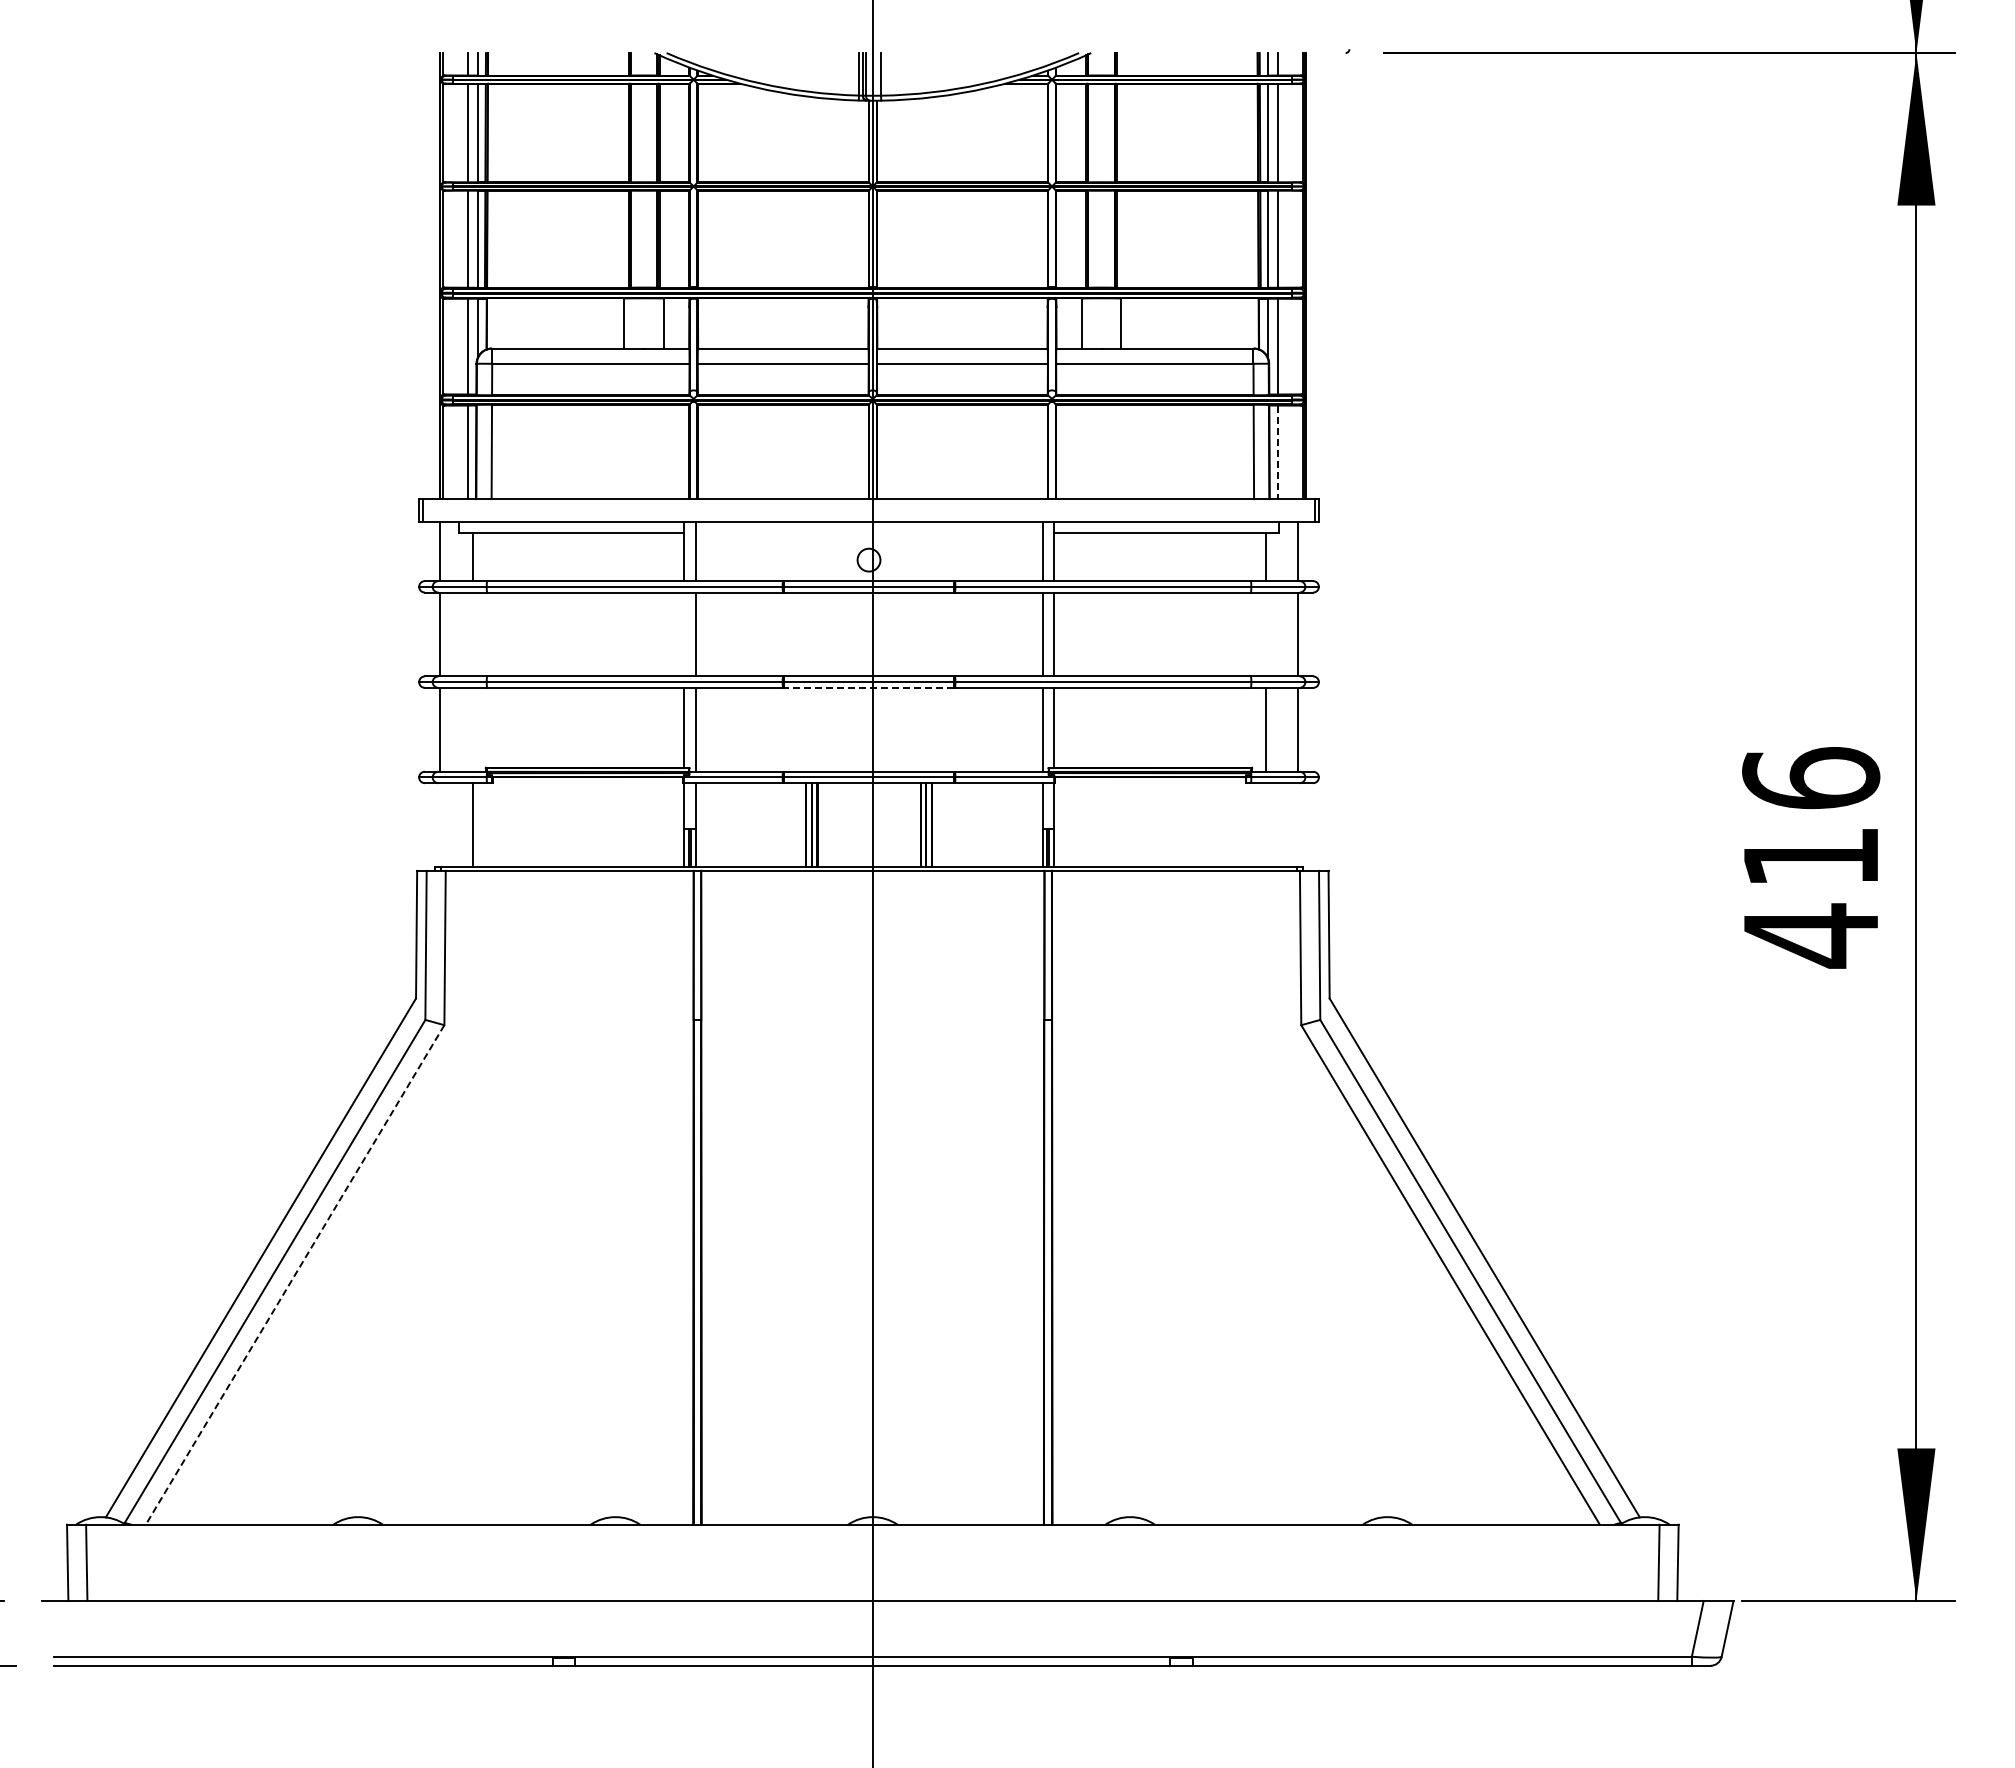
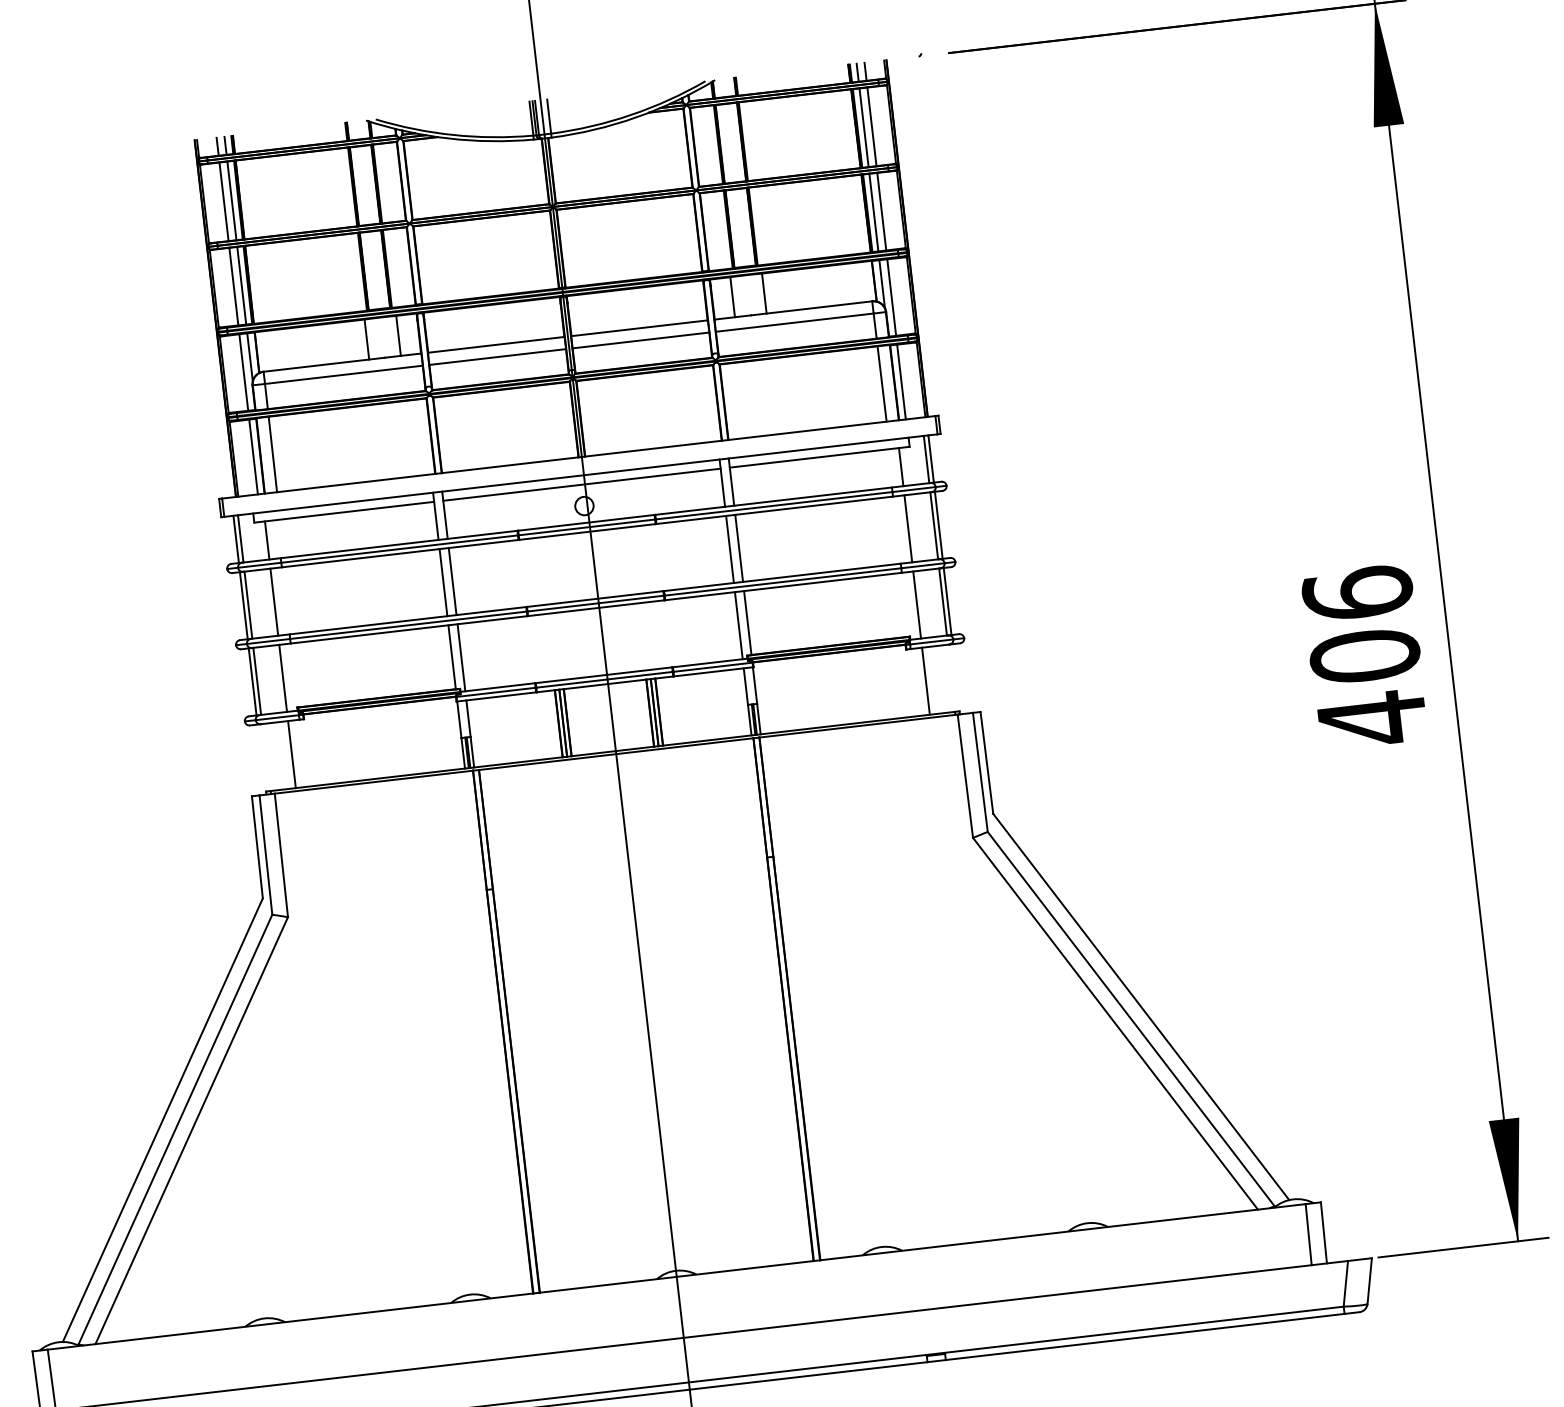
line: (1278, 452) -> (901, 382), dashed -> solid
line: (868, 533) -> (581, 484), added
line: (434, 551) -> (236, 539), added
line: (1303, 551) -> (930, 458), added
line: (434, 634) -> (243, 605), added
line: (472, 634) -> (274, 602), added
line: (684, 634) -> (443, 582), added
line: (1265, 634) -> (908, 528), added
line: (1303, 634) -> (938, 525), added
line: (868, 687) -> (595, 607), dashed -> solid
line: (434, 729) -> (252, 681), added
line: (472, 729) -> (283, 678), added
line: (1303, 729) -> (947, 601), added
line: (1265, 825) -> (925, 681), added
text: (1811, 857) -> (1365, 656), 416 -> 406
line: (295, 1274) -> (192, 1130), dashed -> solid

